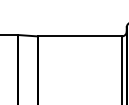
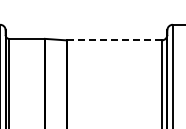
line: (80, 36) -> (115, 40), solid -> dashed

